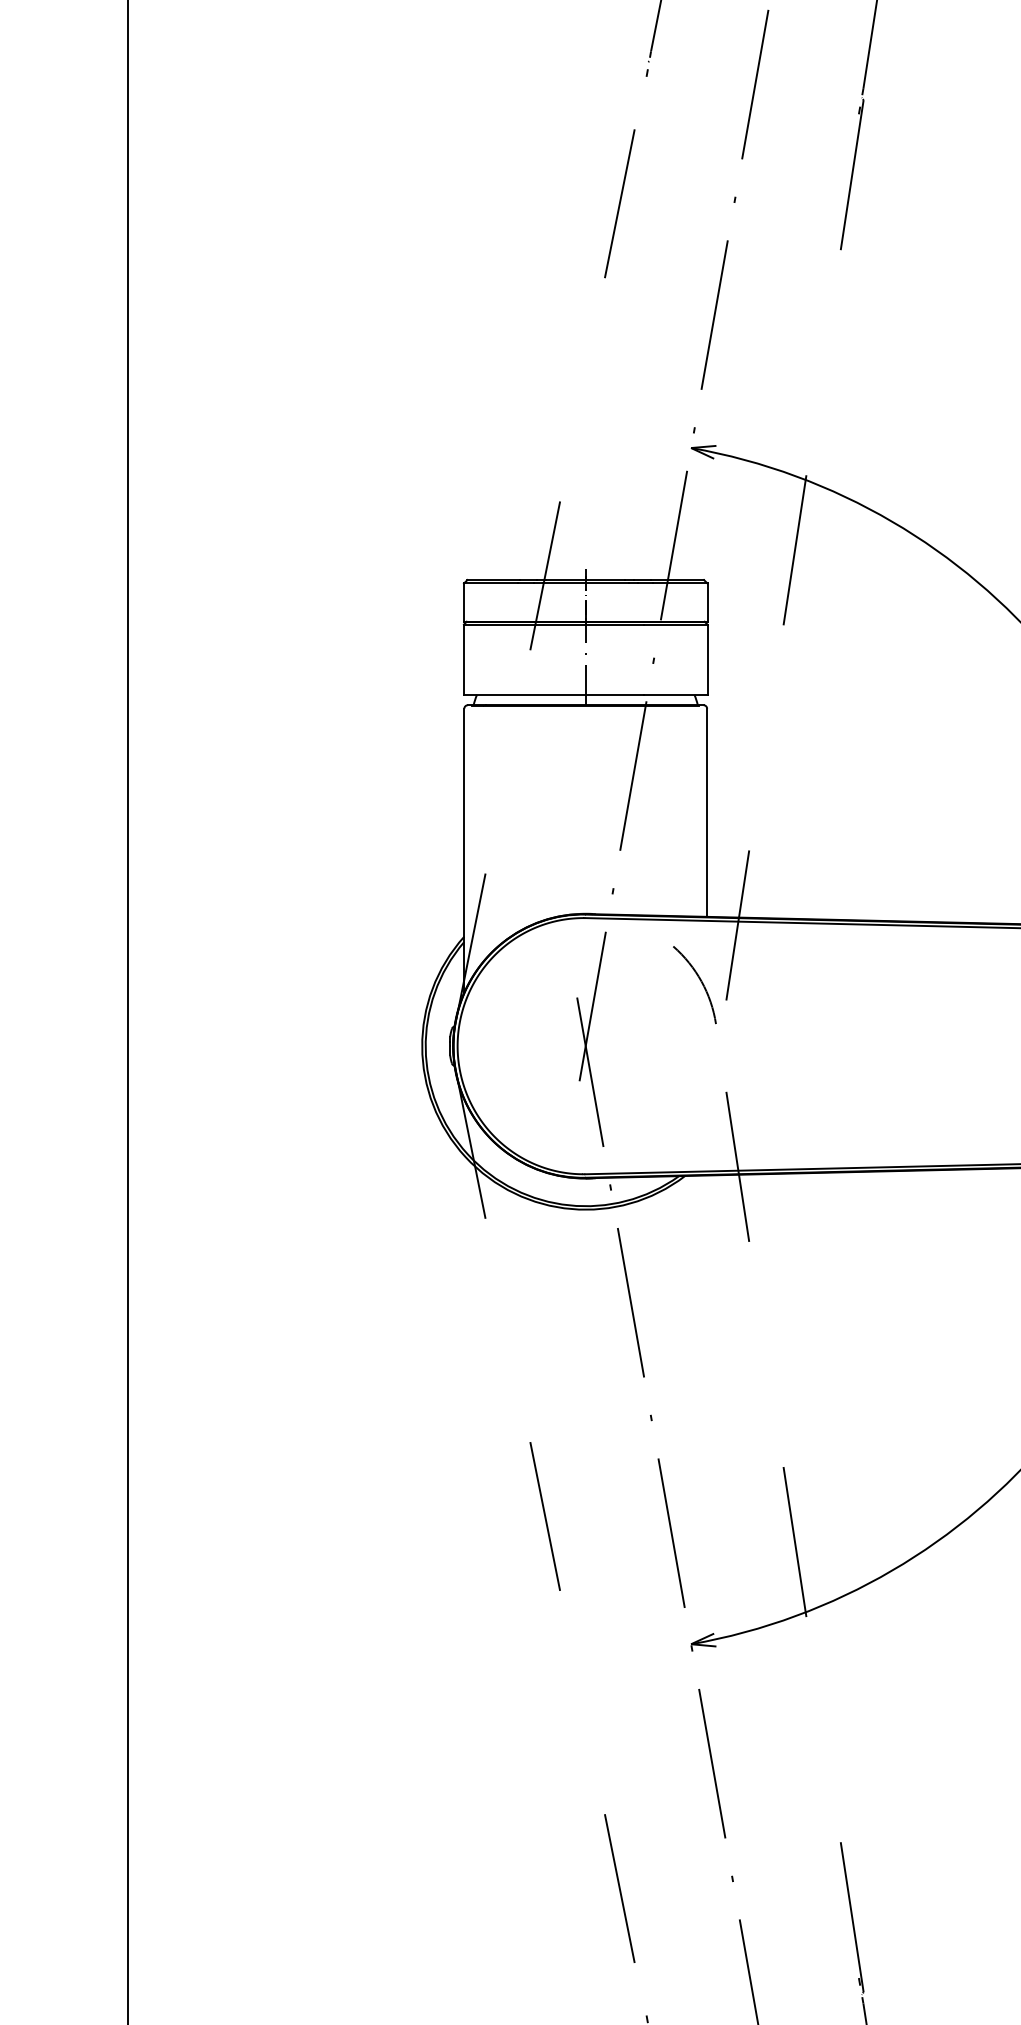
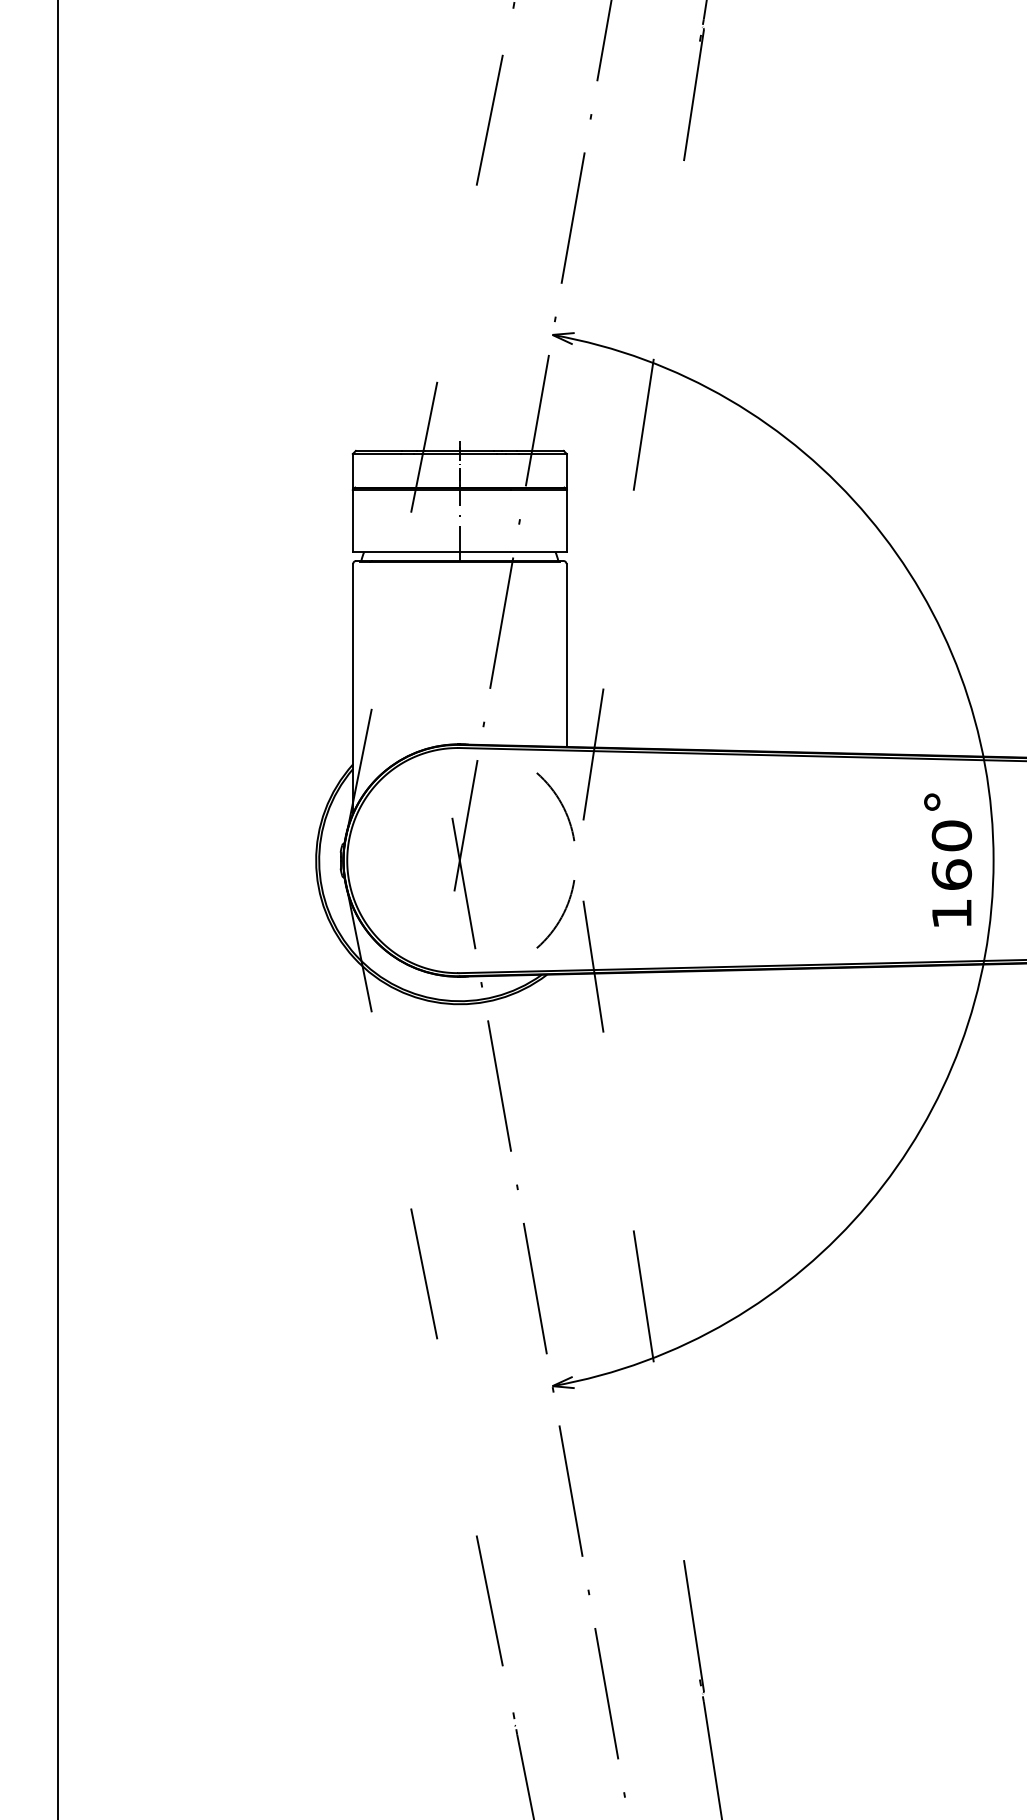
curve: (699, 1112) -> (559, 918), added

